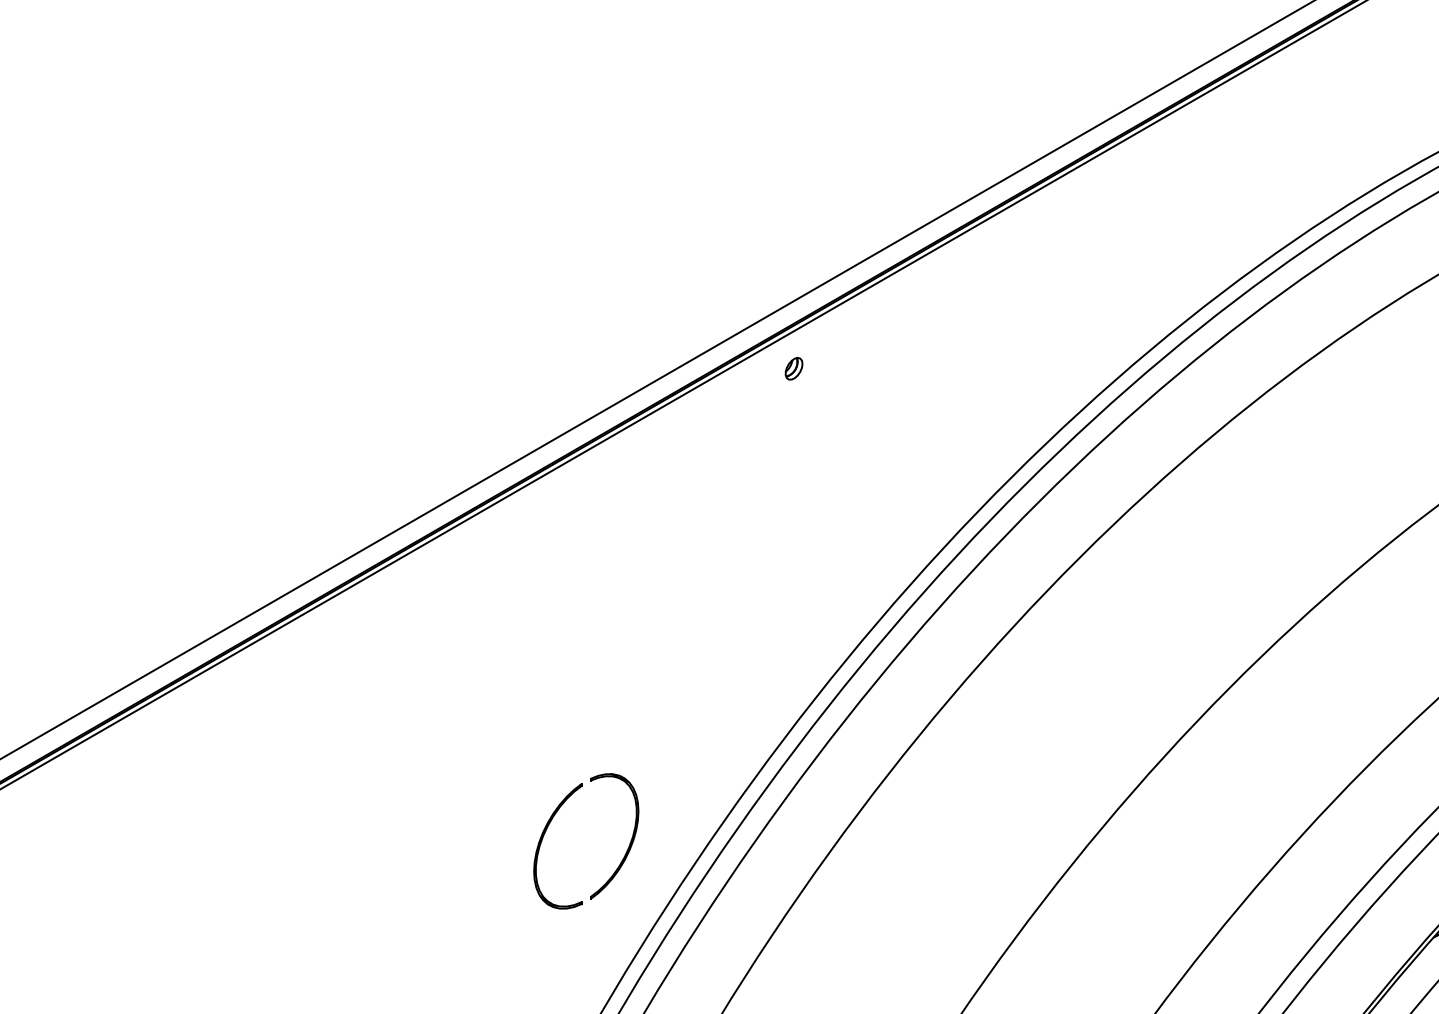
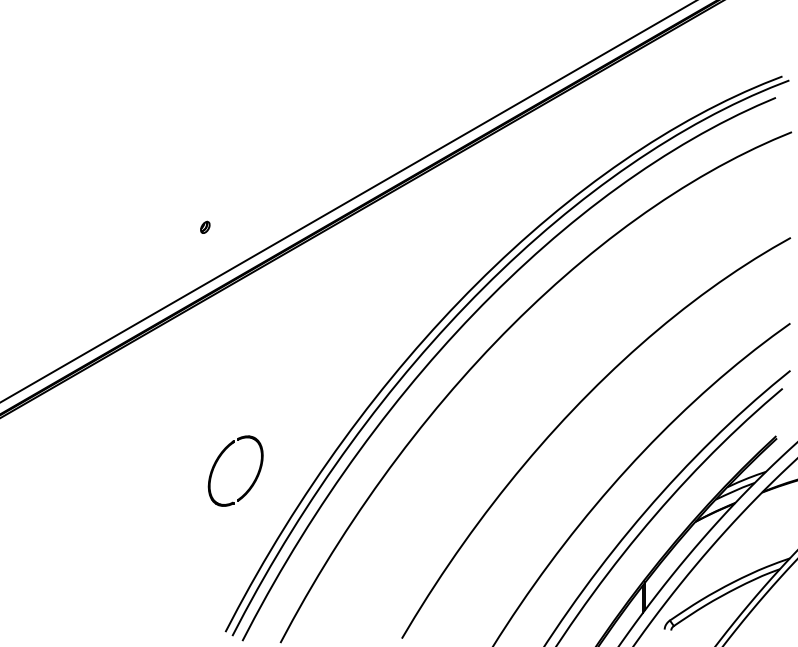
part: (794, 366) -> (205, 226), moved
part: (551, 824) -> (217, 462), moved

